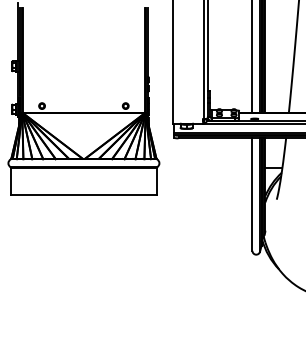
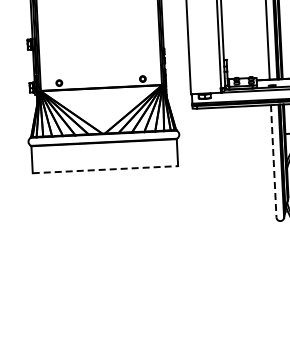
line: (83, 194) -> (105, 169), solid -> dashed
line: (252, 195) -> (273, 162), solid -> dashed

